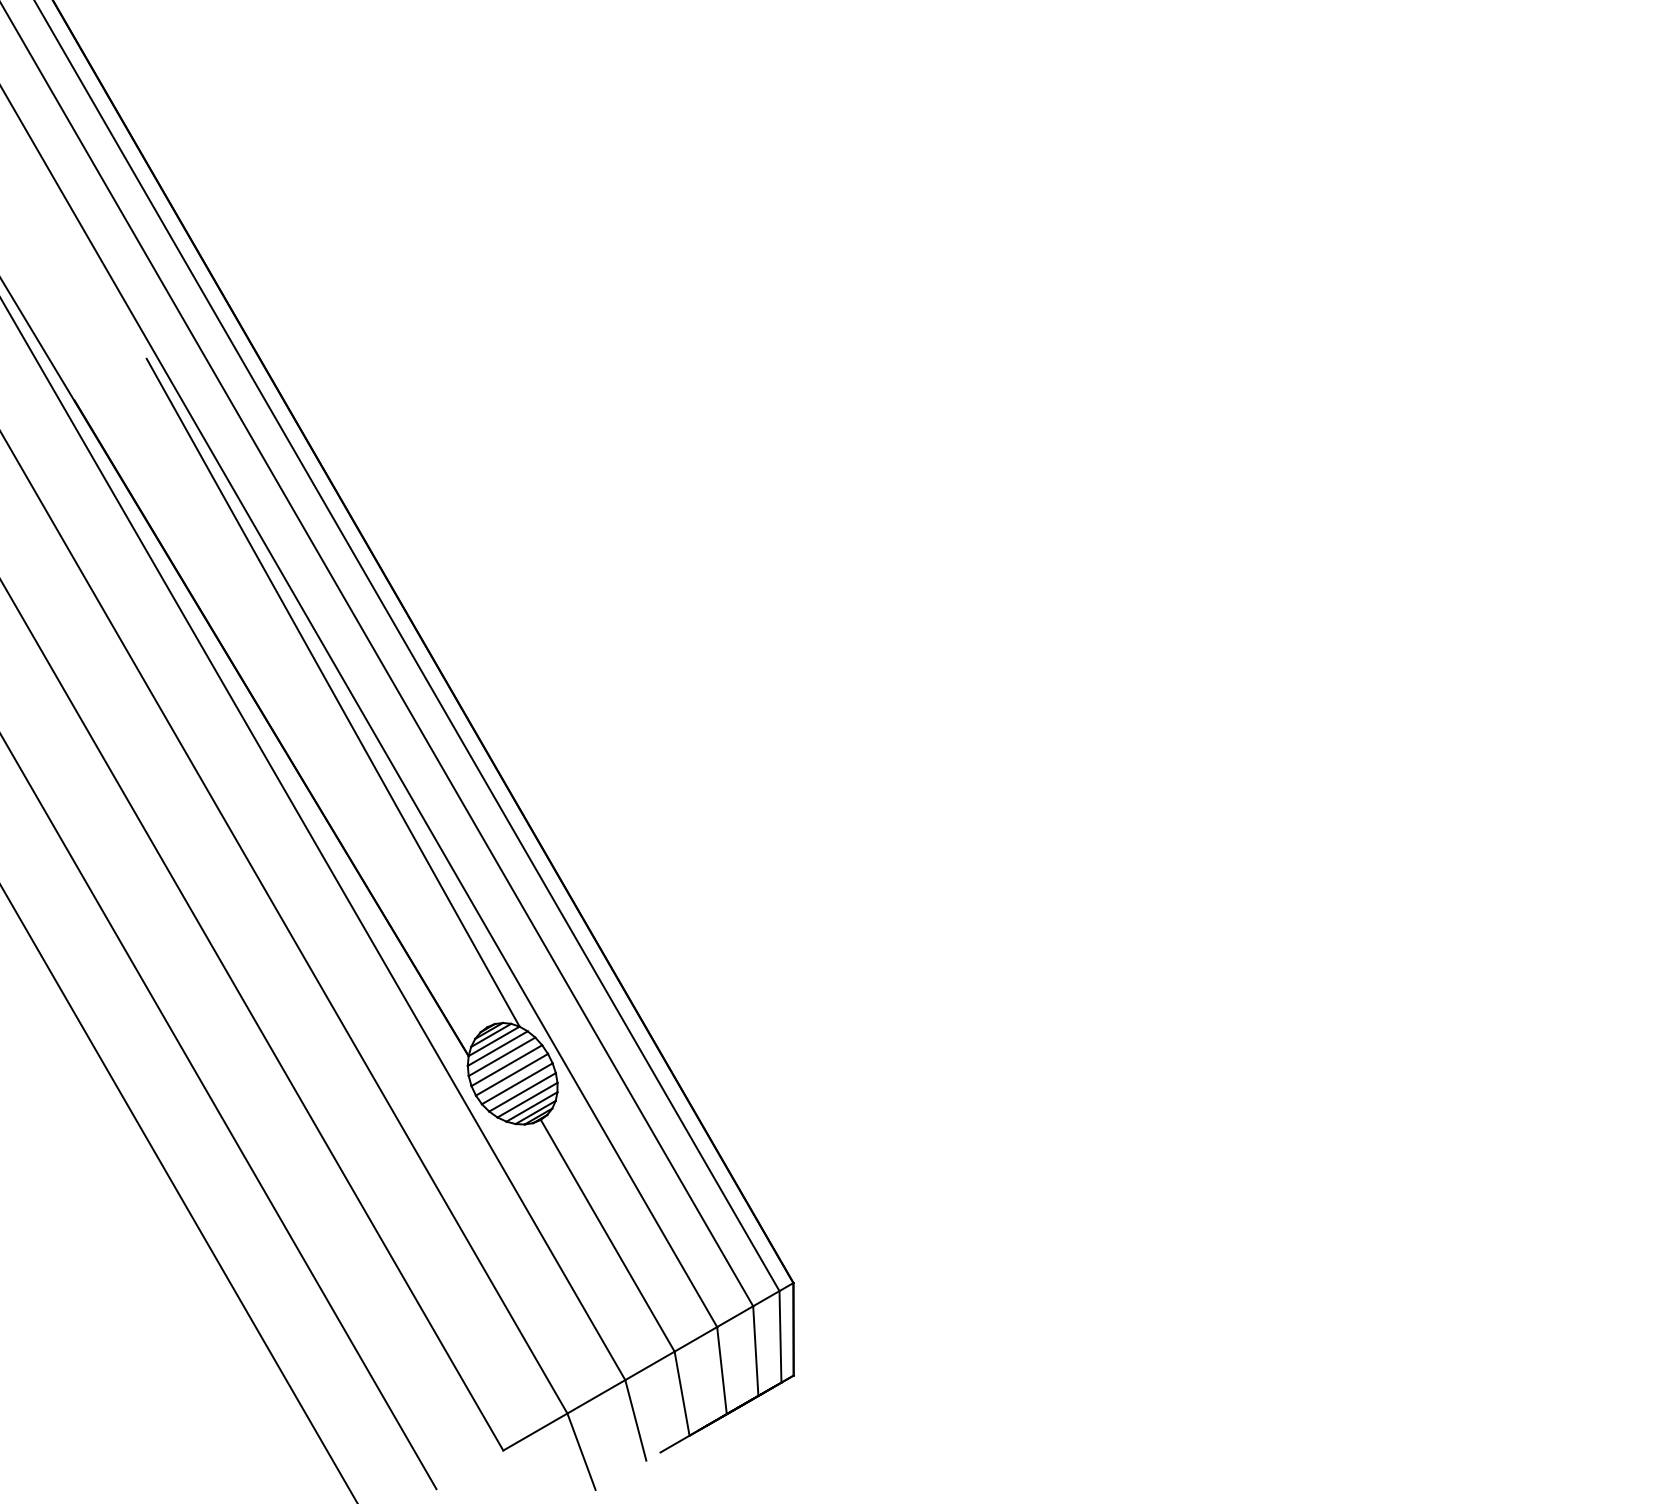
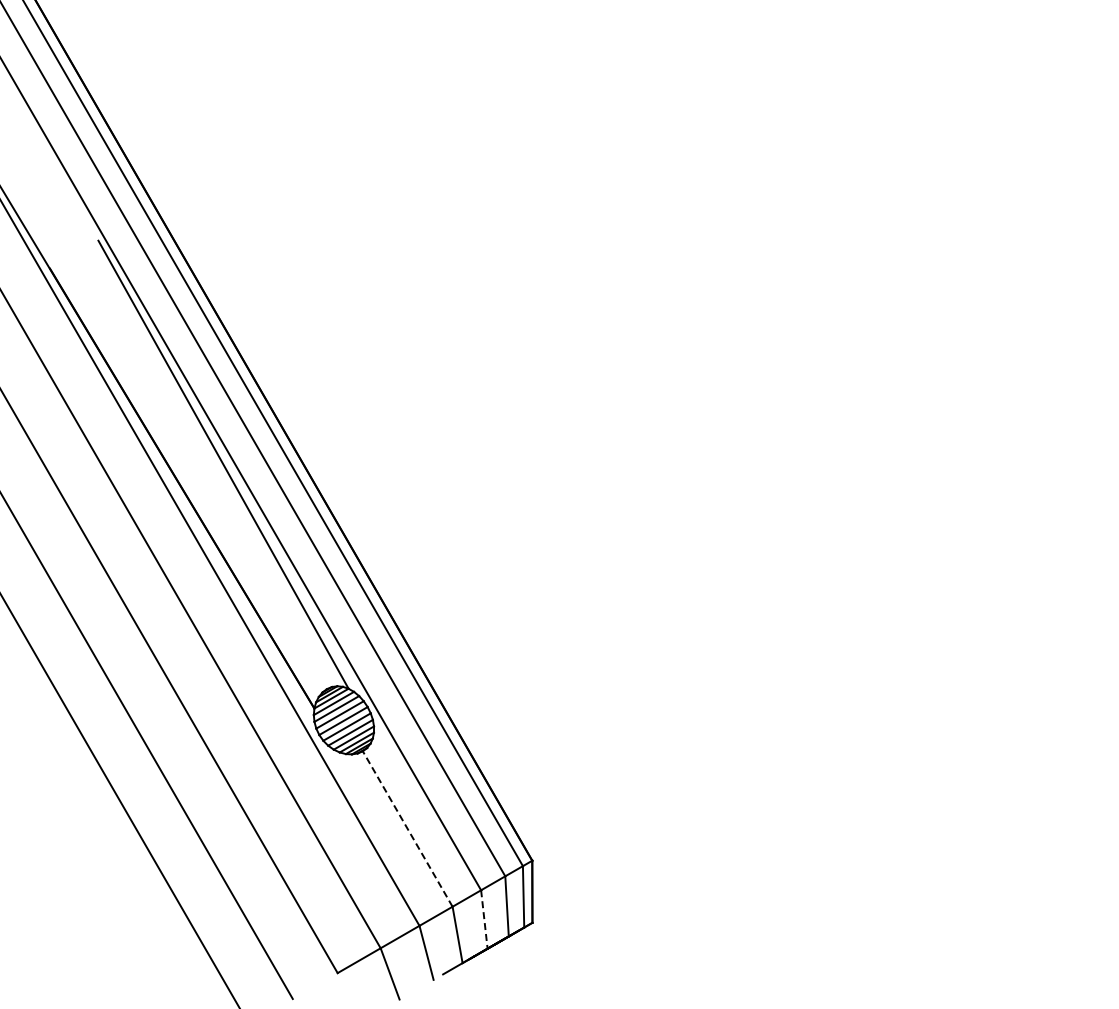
line: (607, 1236) -> (407, 829), solid -> dashed
line: (722, 1370) -> (484, 919), solid -> dashed

